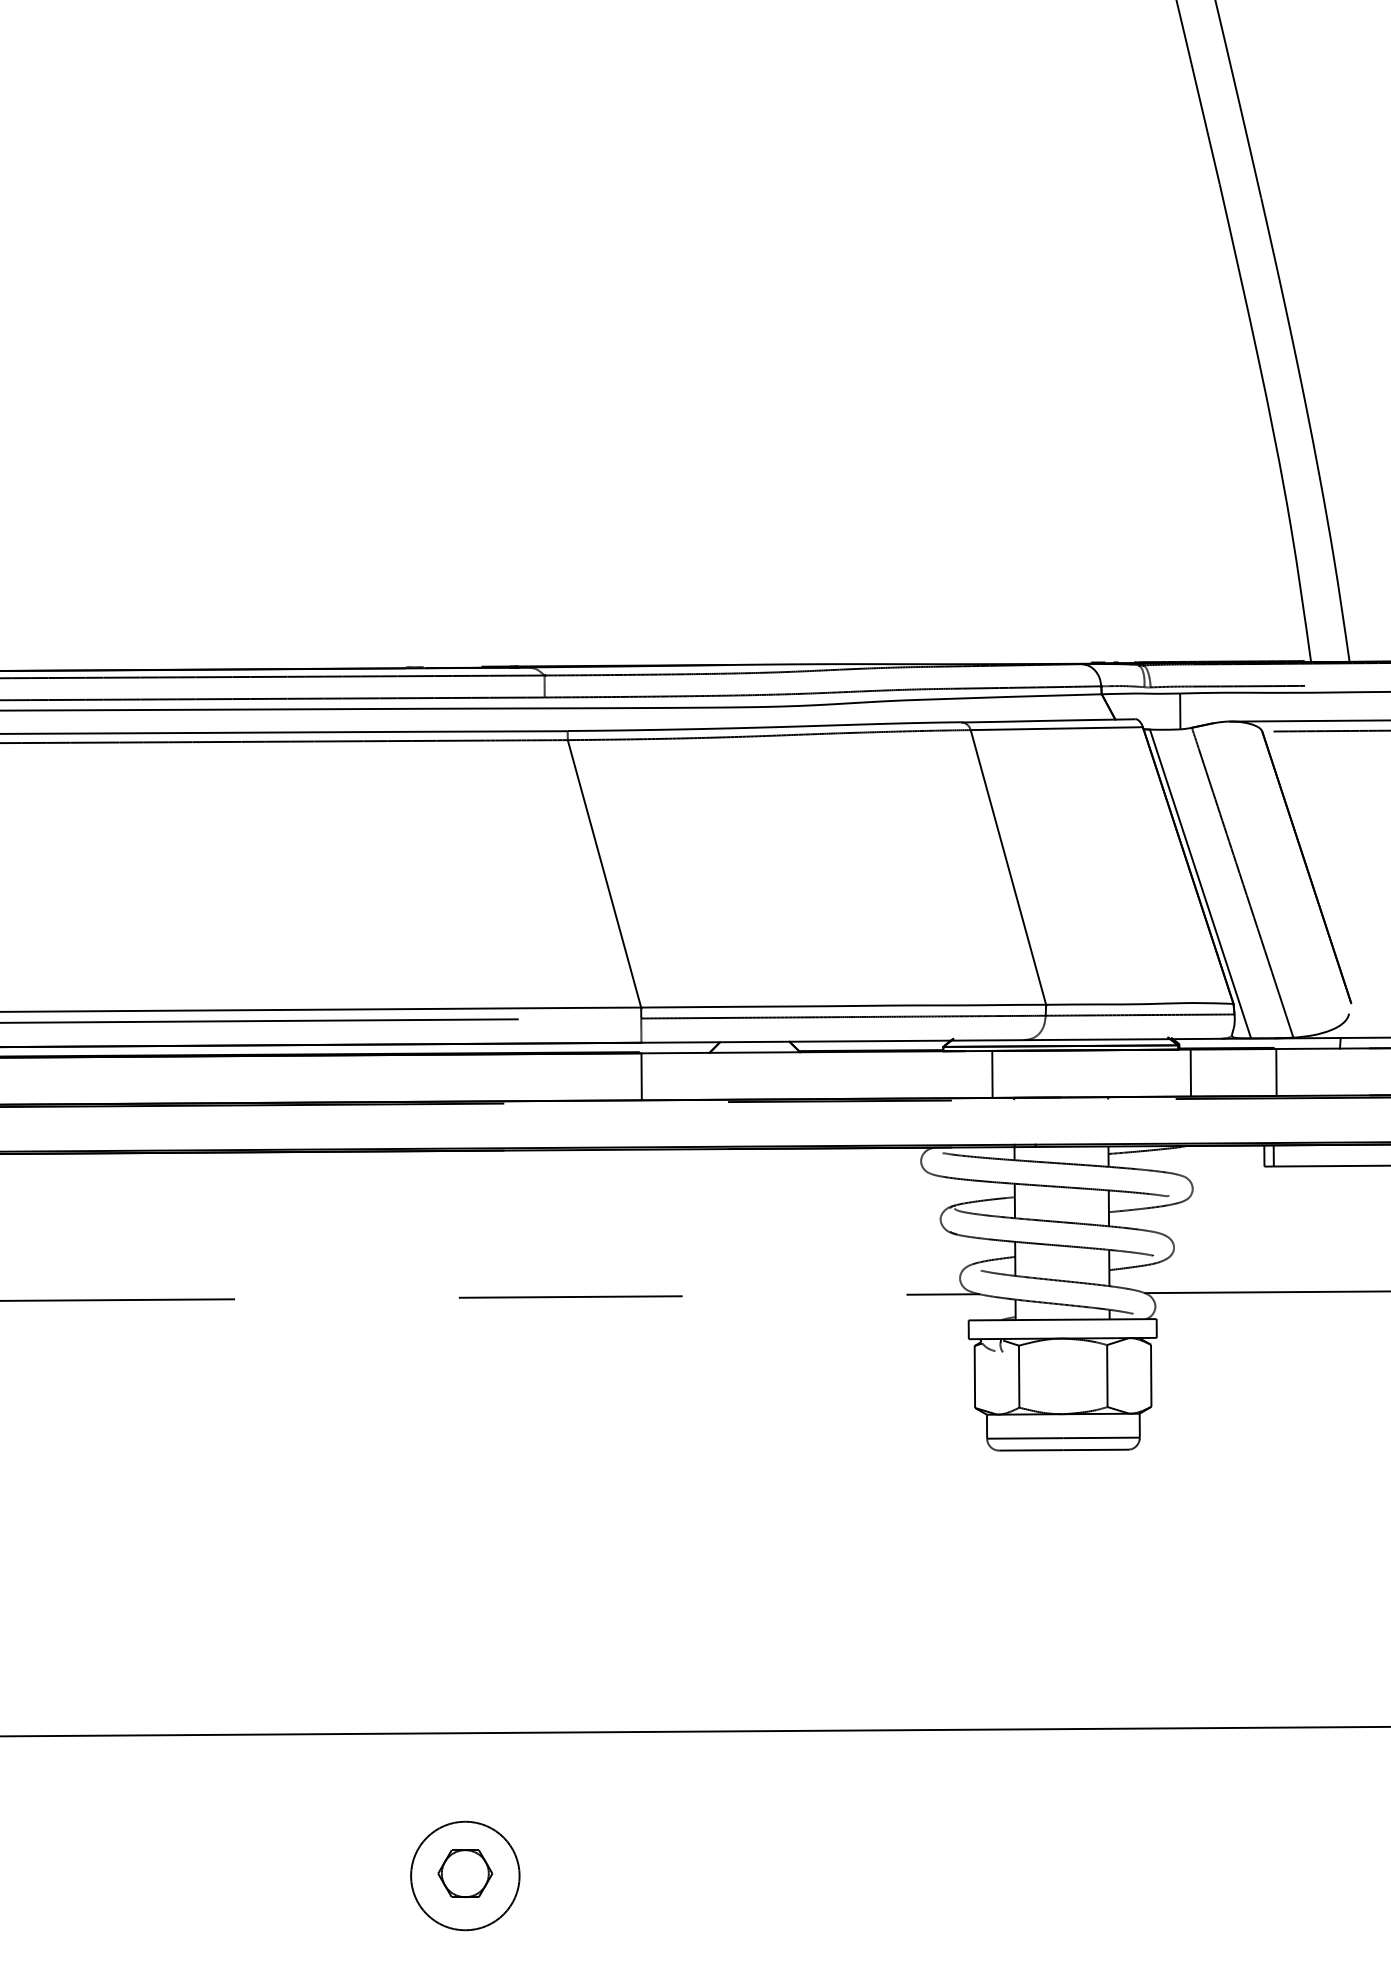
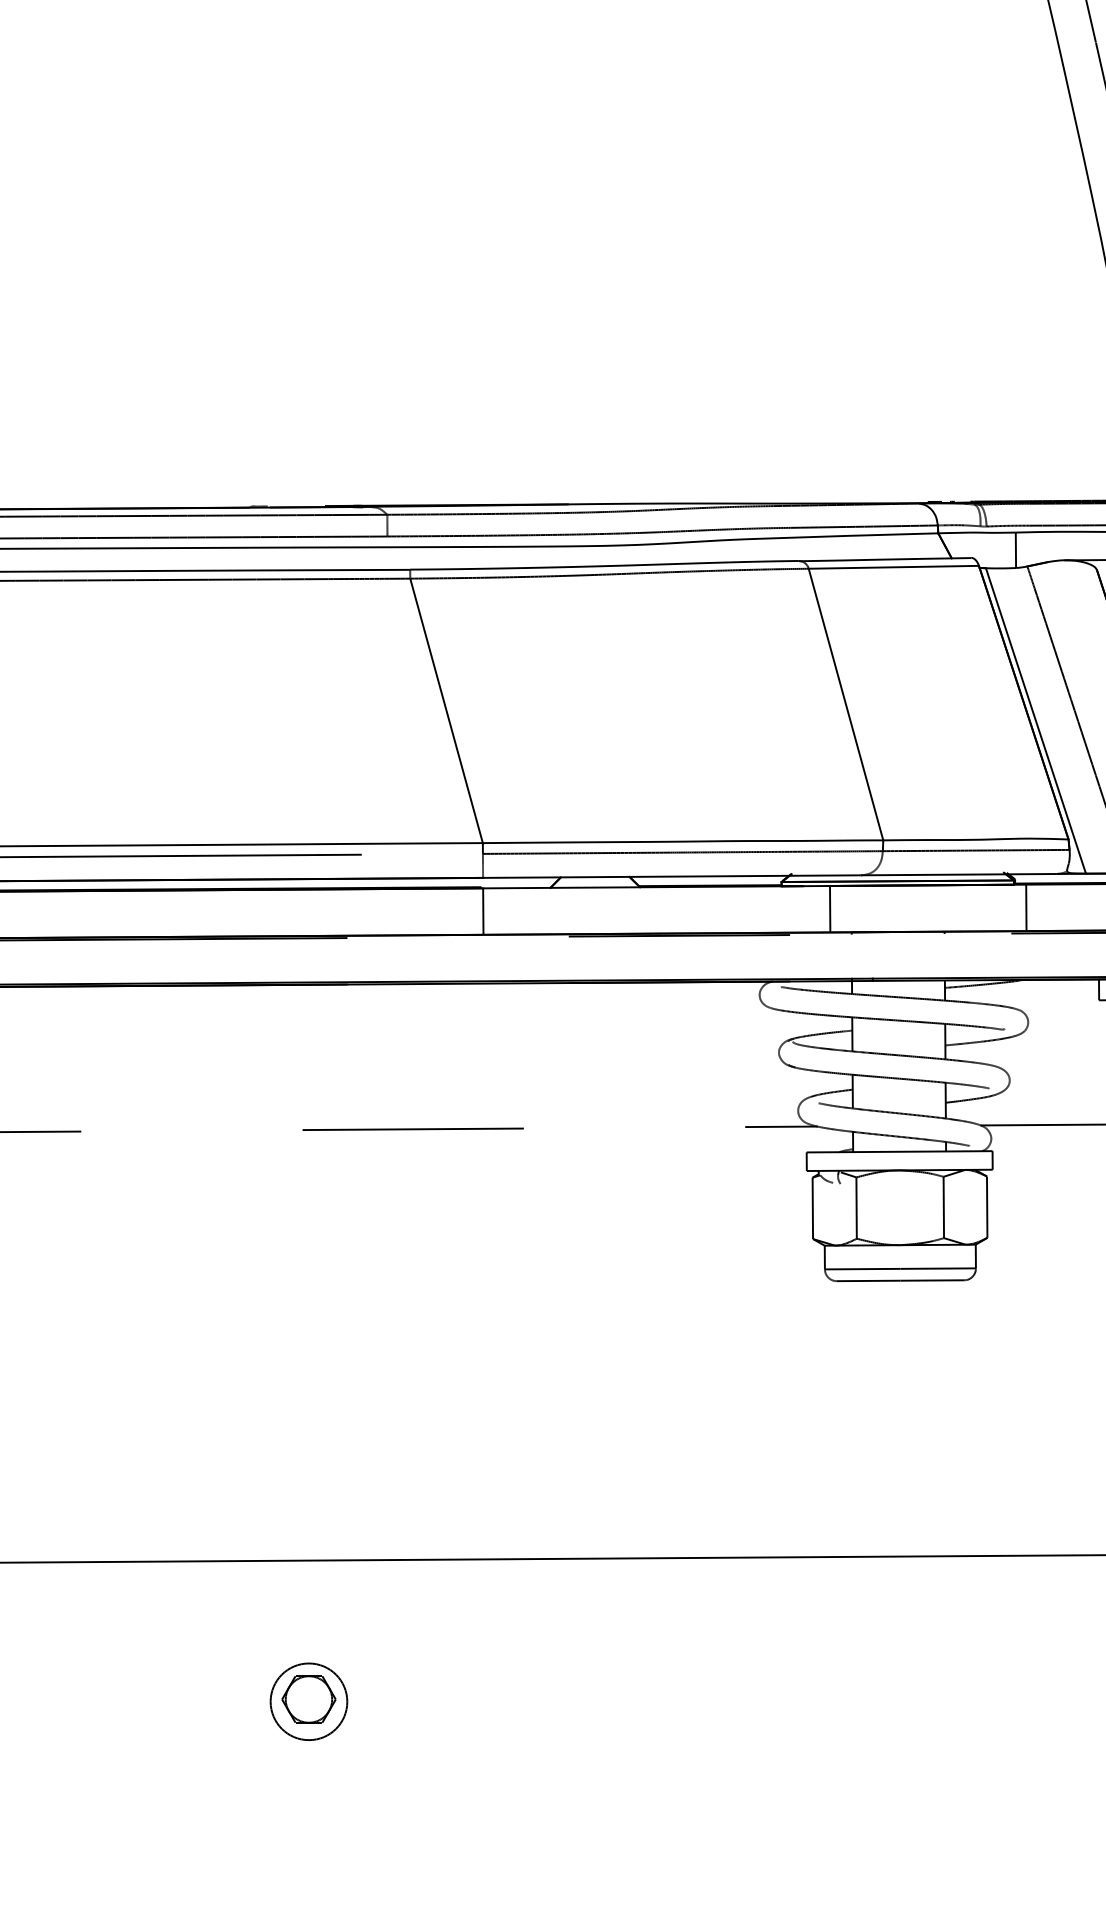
circle: (465, 1875) -> (309, 1701), size x0.71

